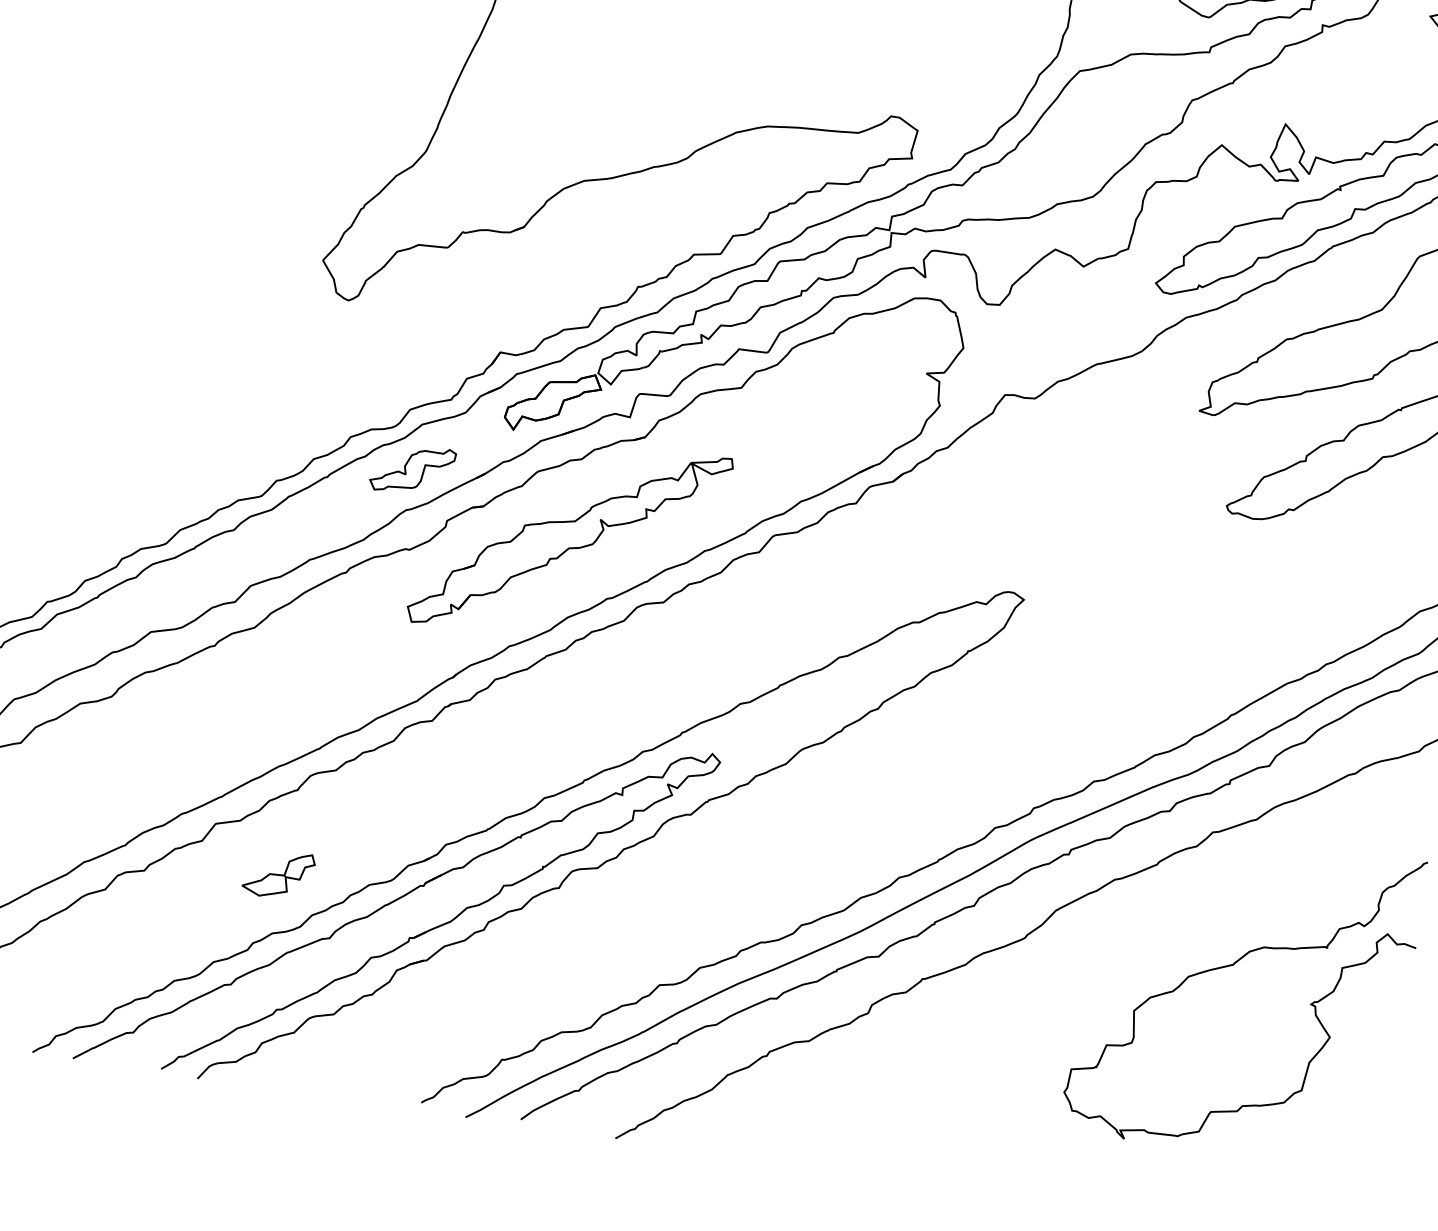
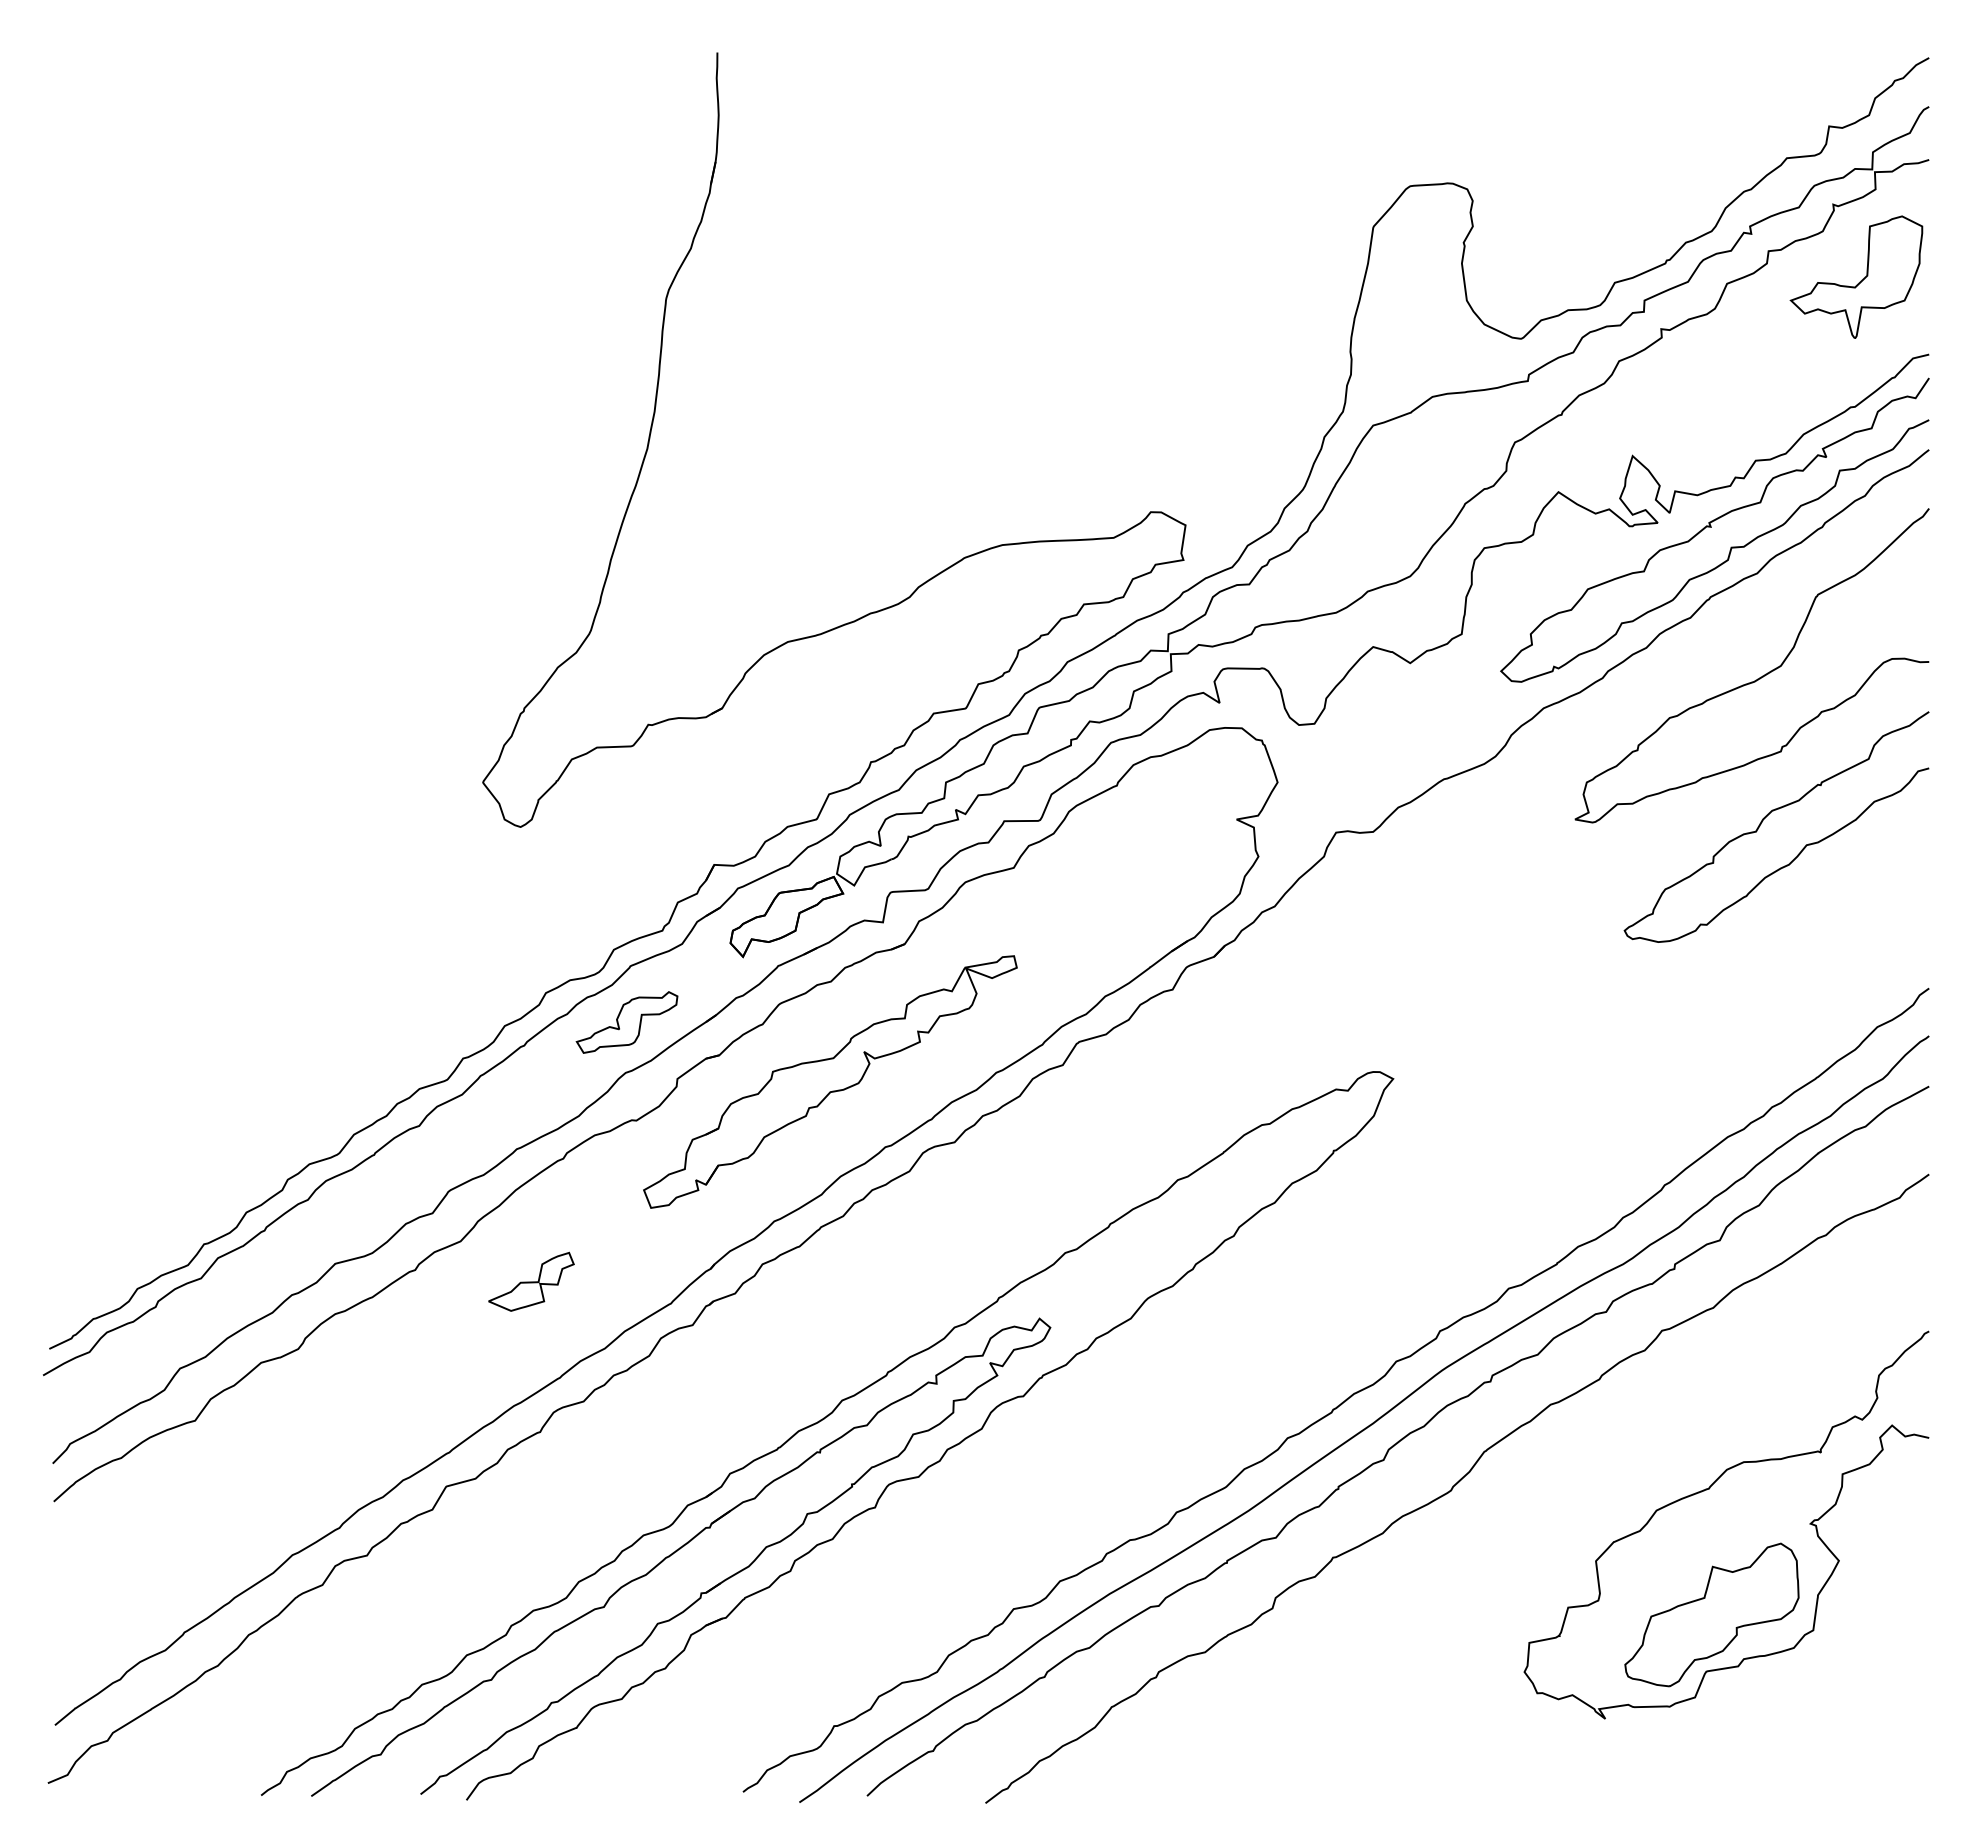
part: (278, 874) -> (531, 1281), moved
part: (1221, 1066) -> (1711, 1614), added

